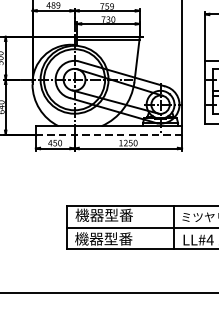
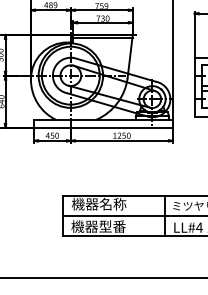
line: (110, 134) -> (104, 127), dashed -> solid
text: (118, 214) -> (112, 203), 機器型番 -> 機器名称

